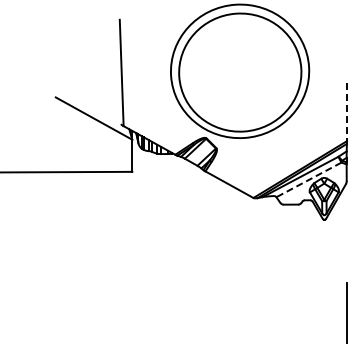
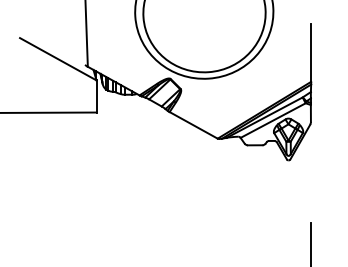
line: (346, 112) -> (310, 53), dashed -> solid
line: (308, 179) -> (272, 120), dashed -> solid

